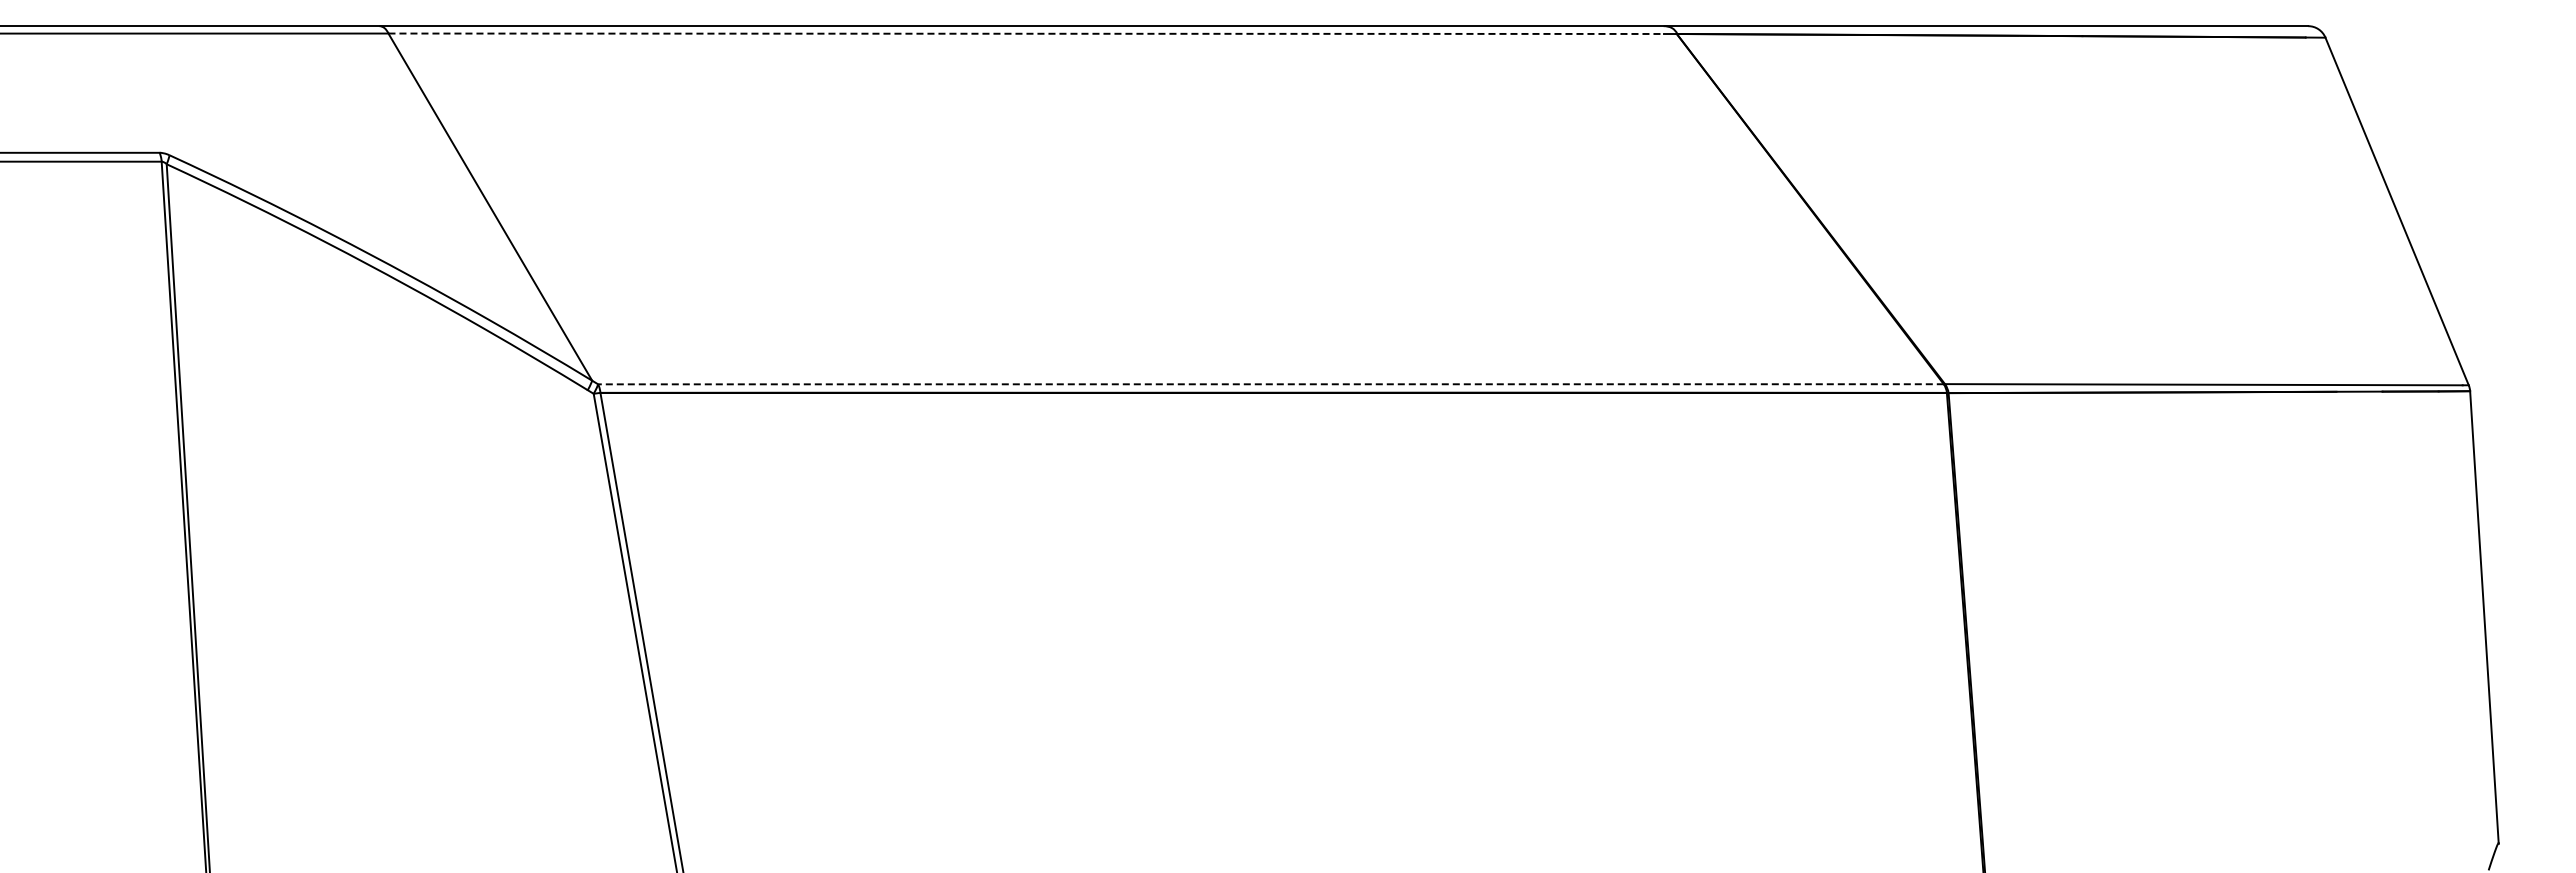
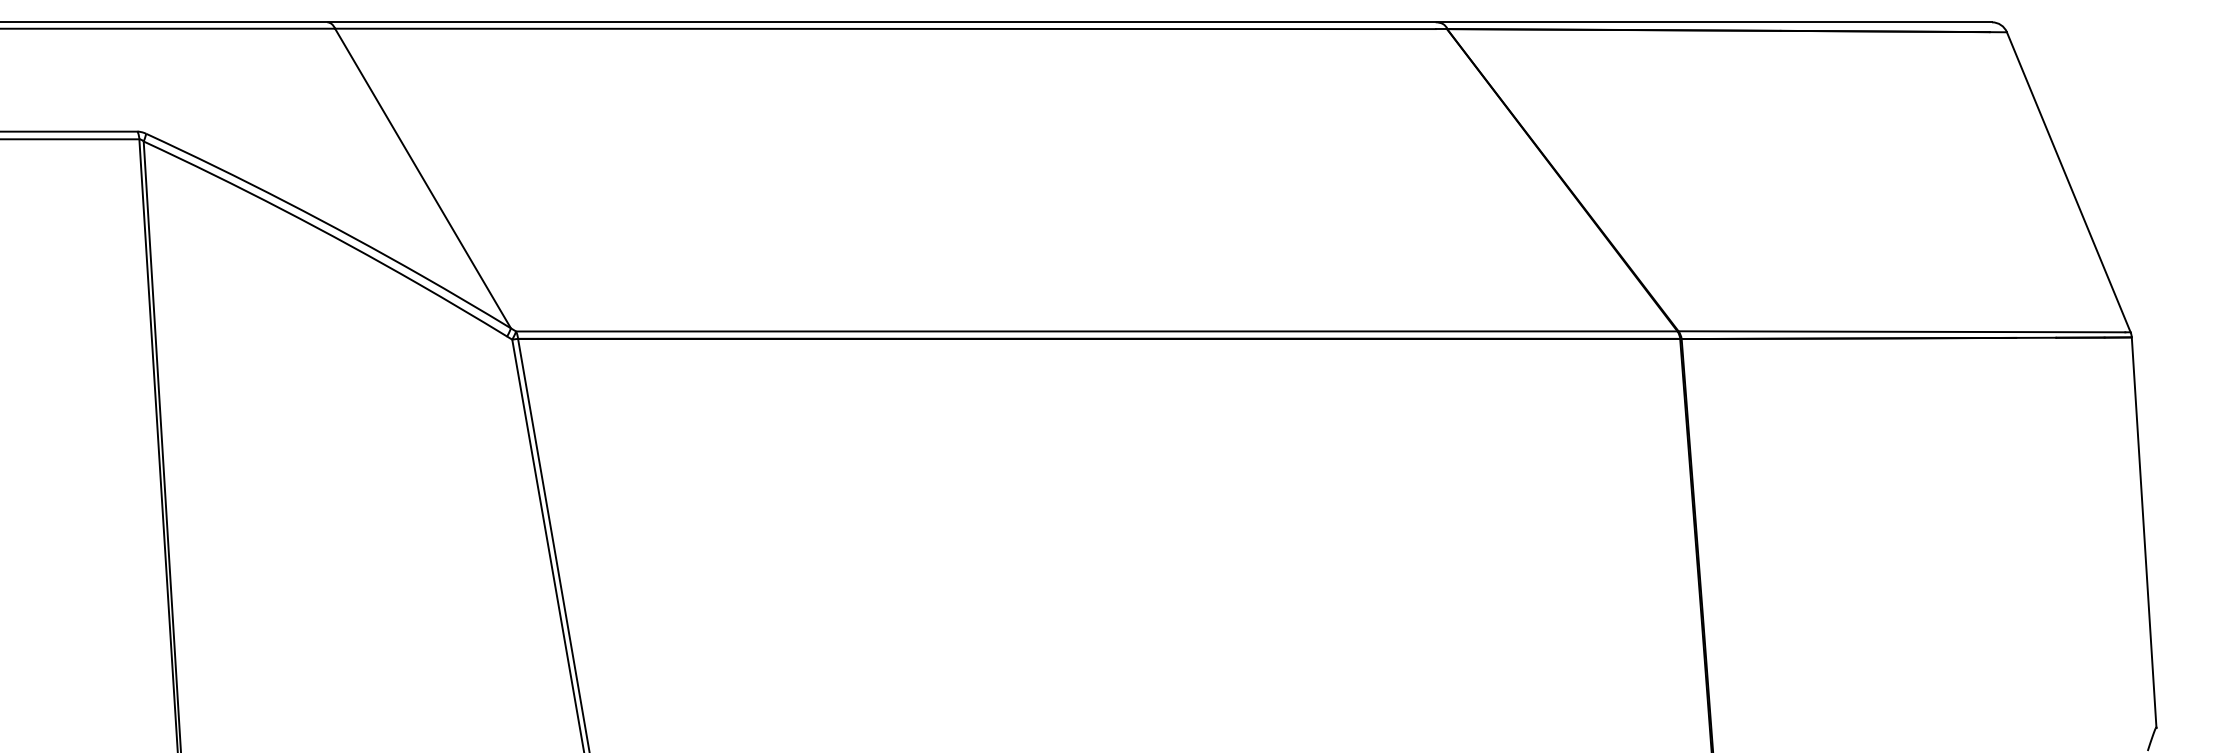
line: (1026, 33) -> (885, 28), dashed -> solid
line: (1270, 384) -> (1096, 331), dashed -> solid

